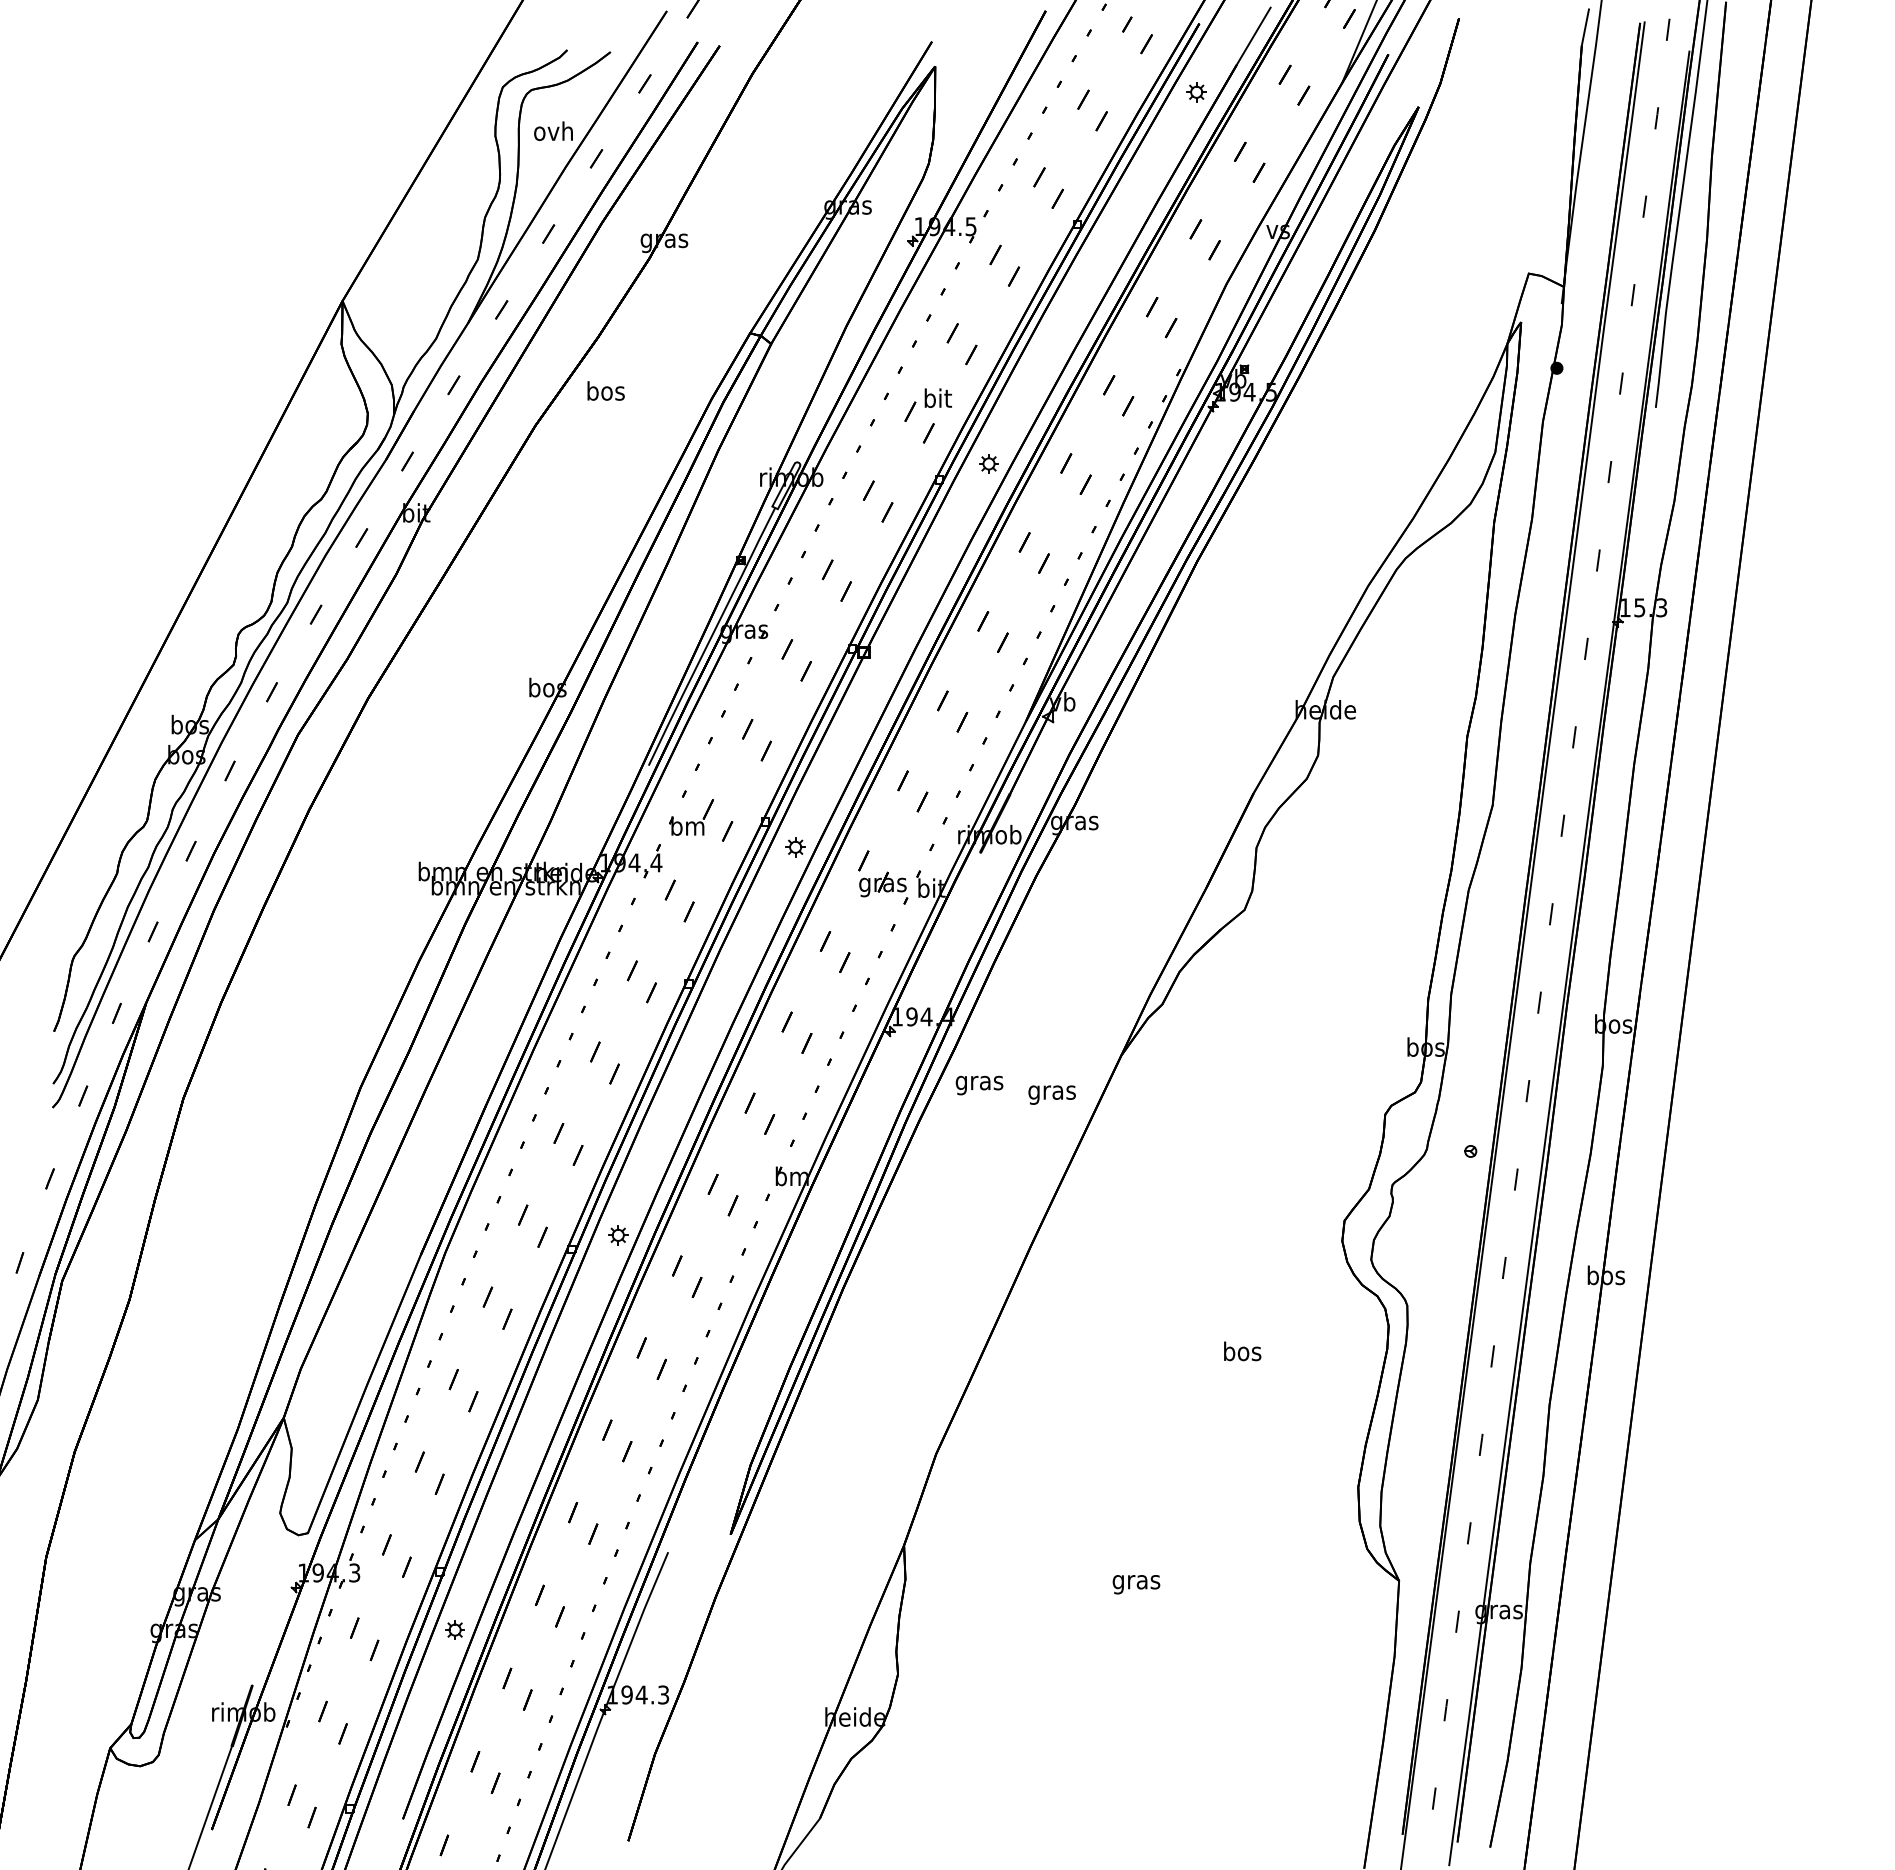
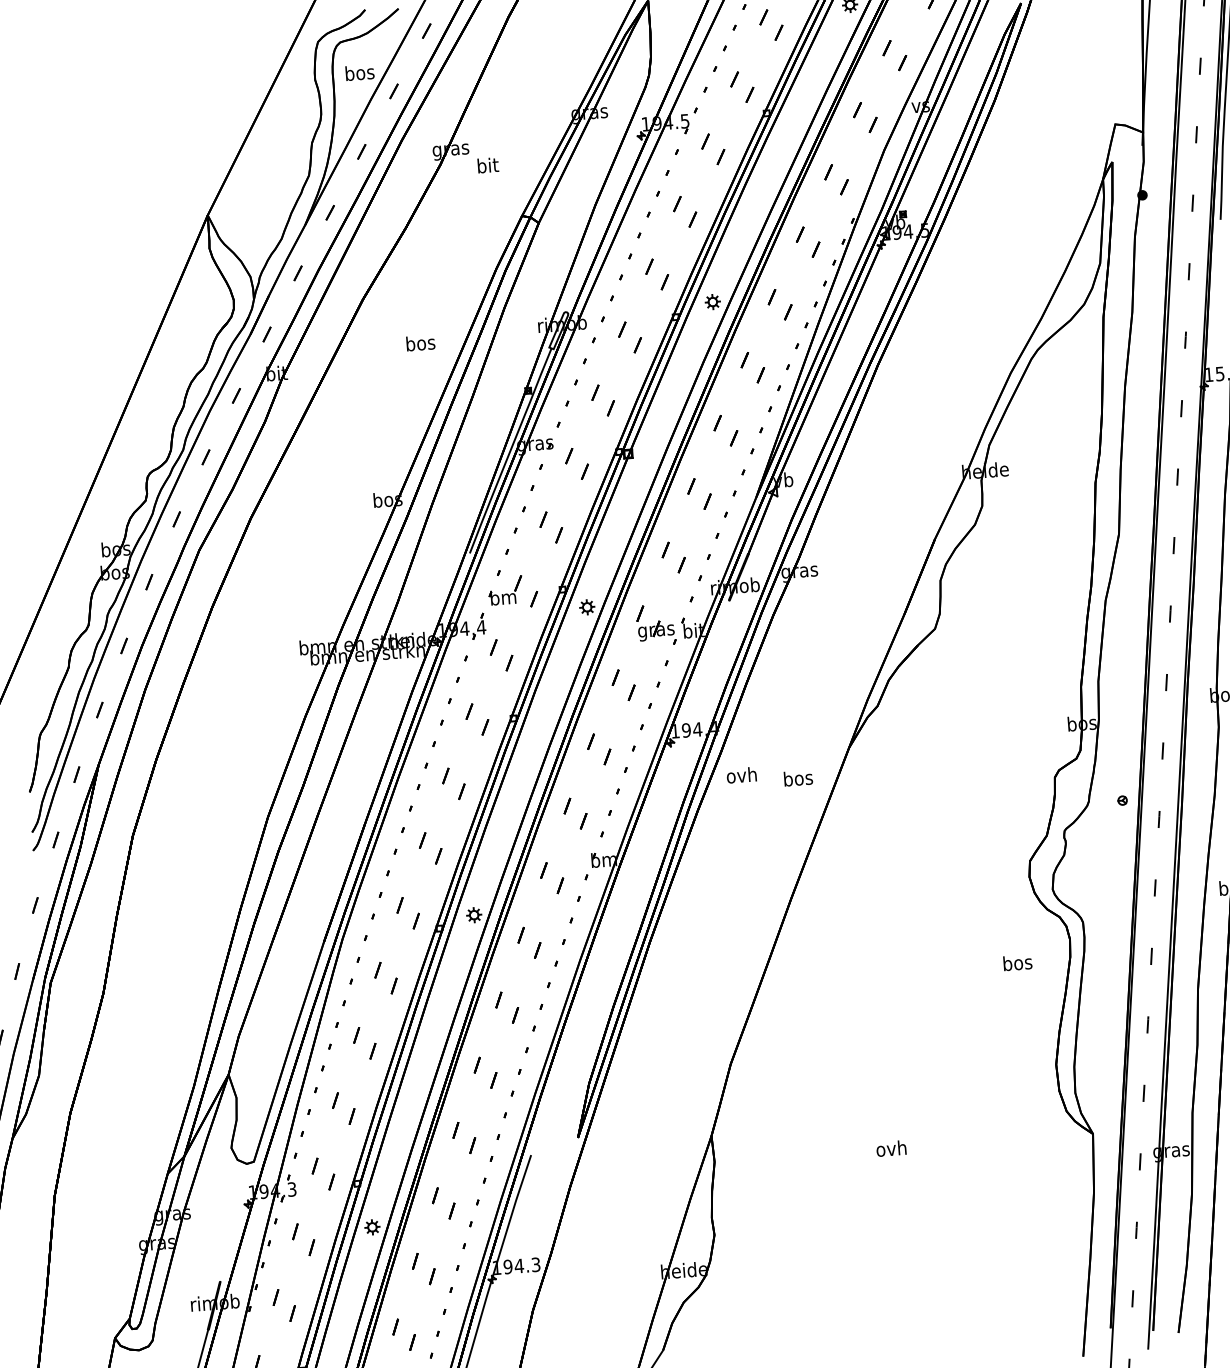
text: (553, 131) -> (359, 72), ovh -> bos
text: (605, 390) -> (420, 342), moved
text: (937, 397) -> (487, 164), moved
text: (979, 1082) -> (742, 776), gras -> ovh
text: (1051, 1092) -> (797, 780), gras -> bos
text: (1242, 1351) -> (1017, 962), moved
text: (1136, 1581) -> (891, 1149), gras -> ovh

